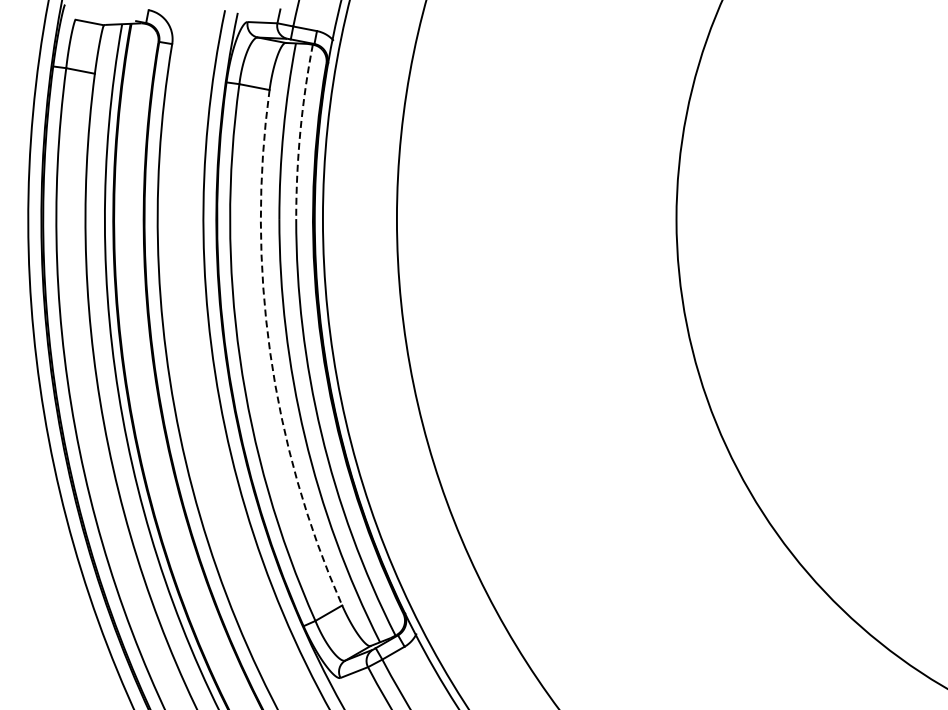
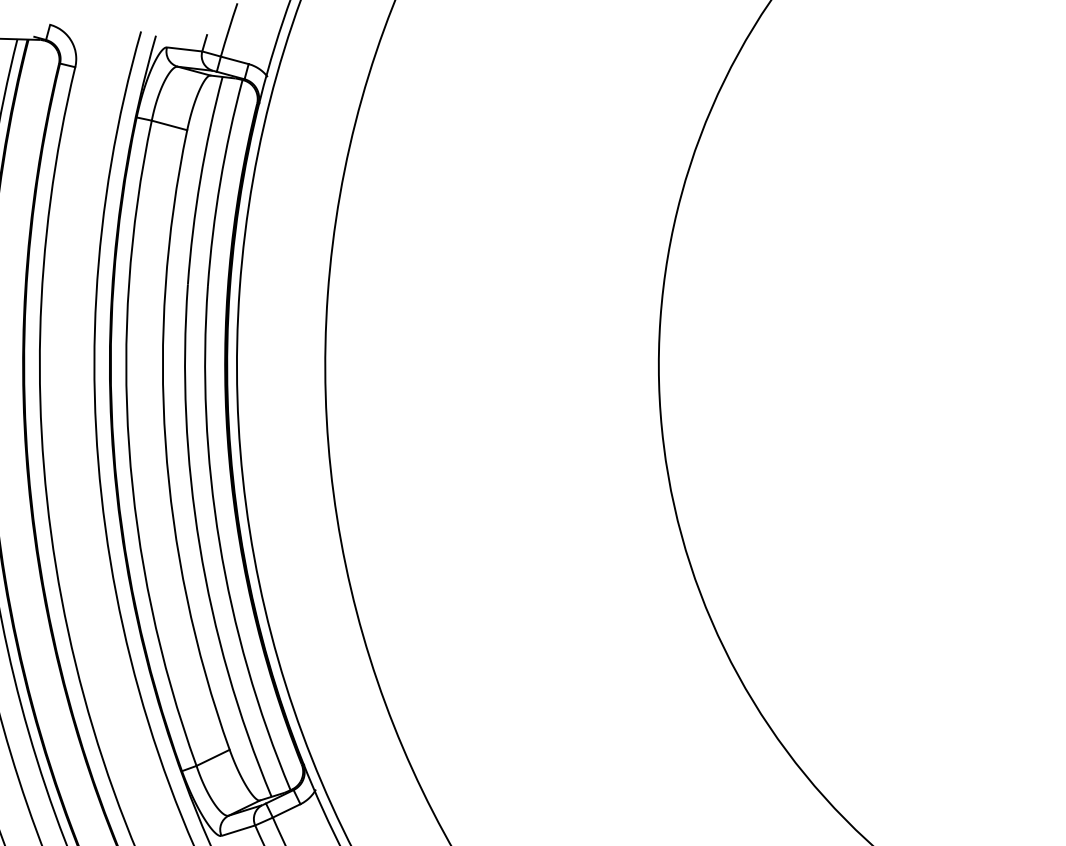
arc: (300, 131) -> (220, 182), dashed -> solid
arc: (270, 352) -> (165, 442), dashed -> solid

